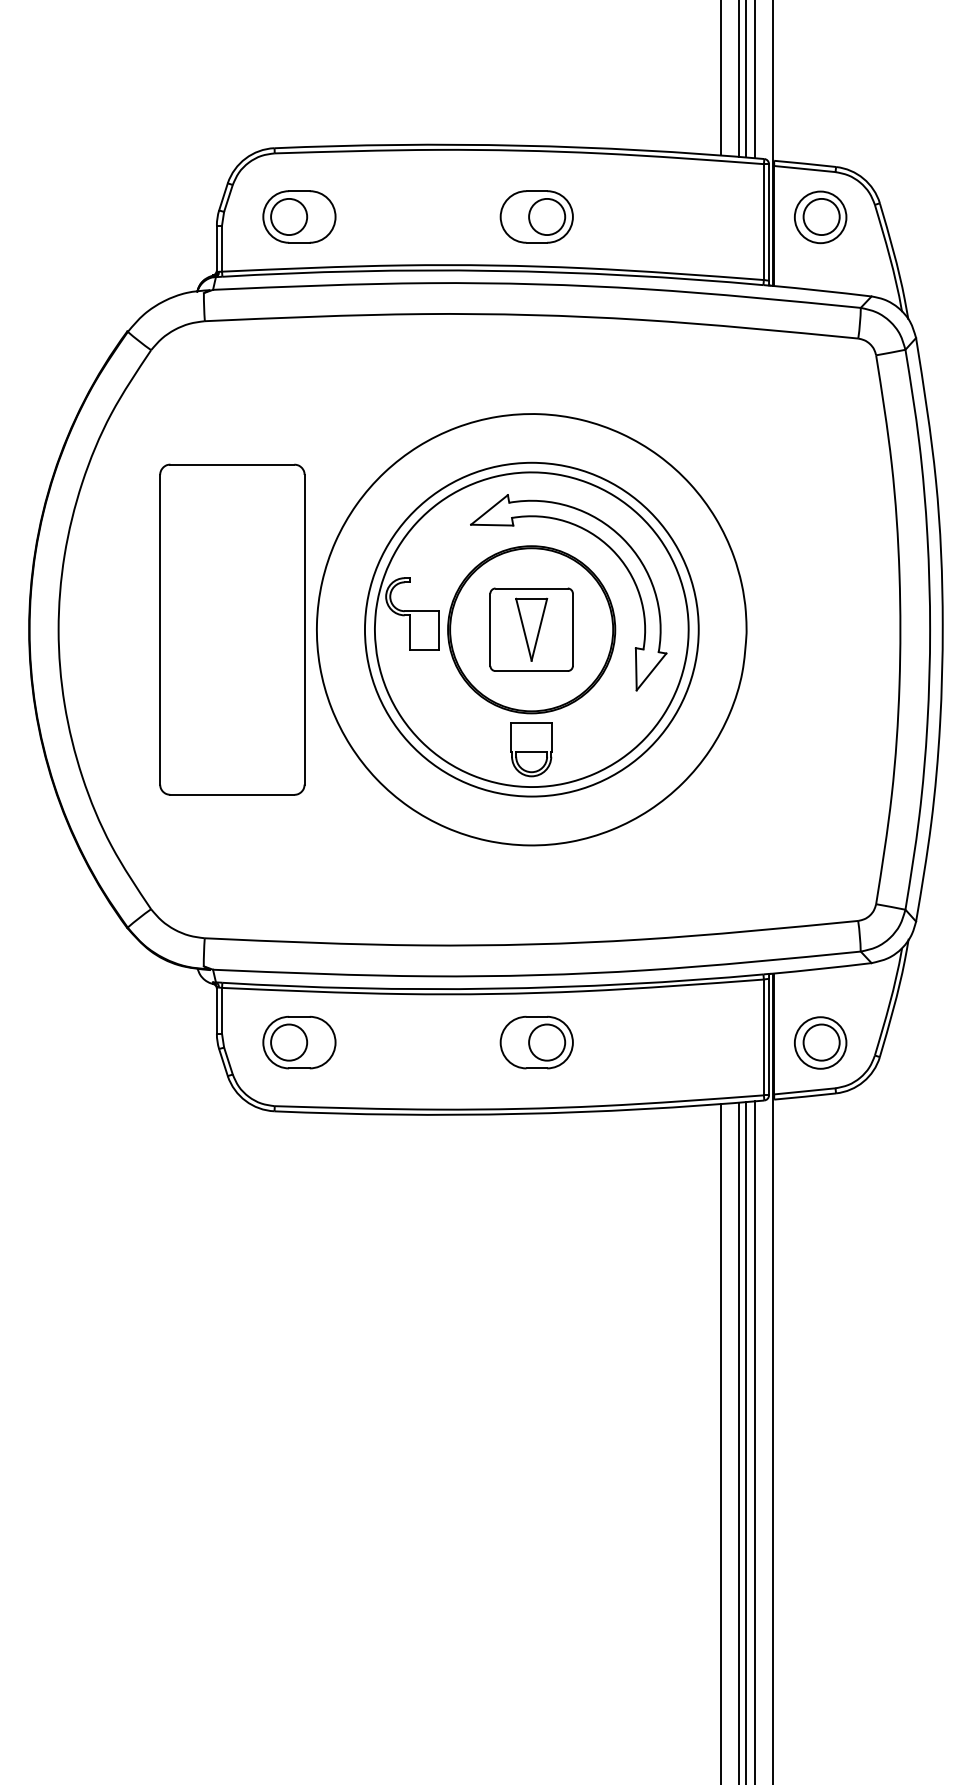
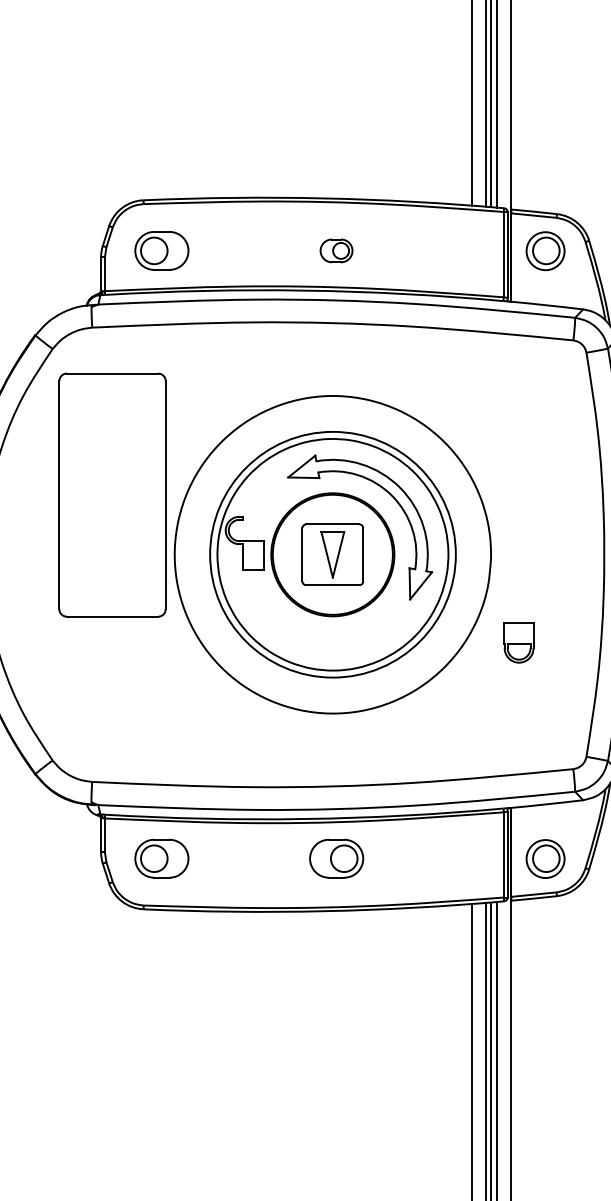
part: (536, 216) -> (336, 250), size x0.6
part: (232, 629) -> (112, 494), moved
part: (531, 749) -> (518, 642), moved

